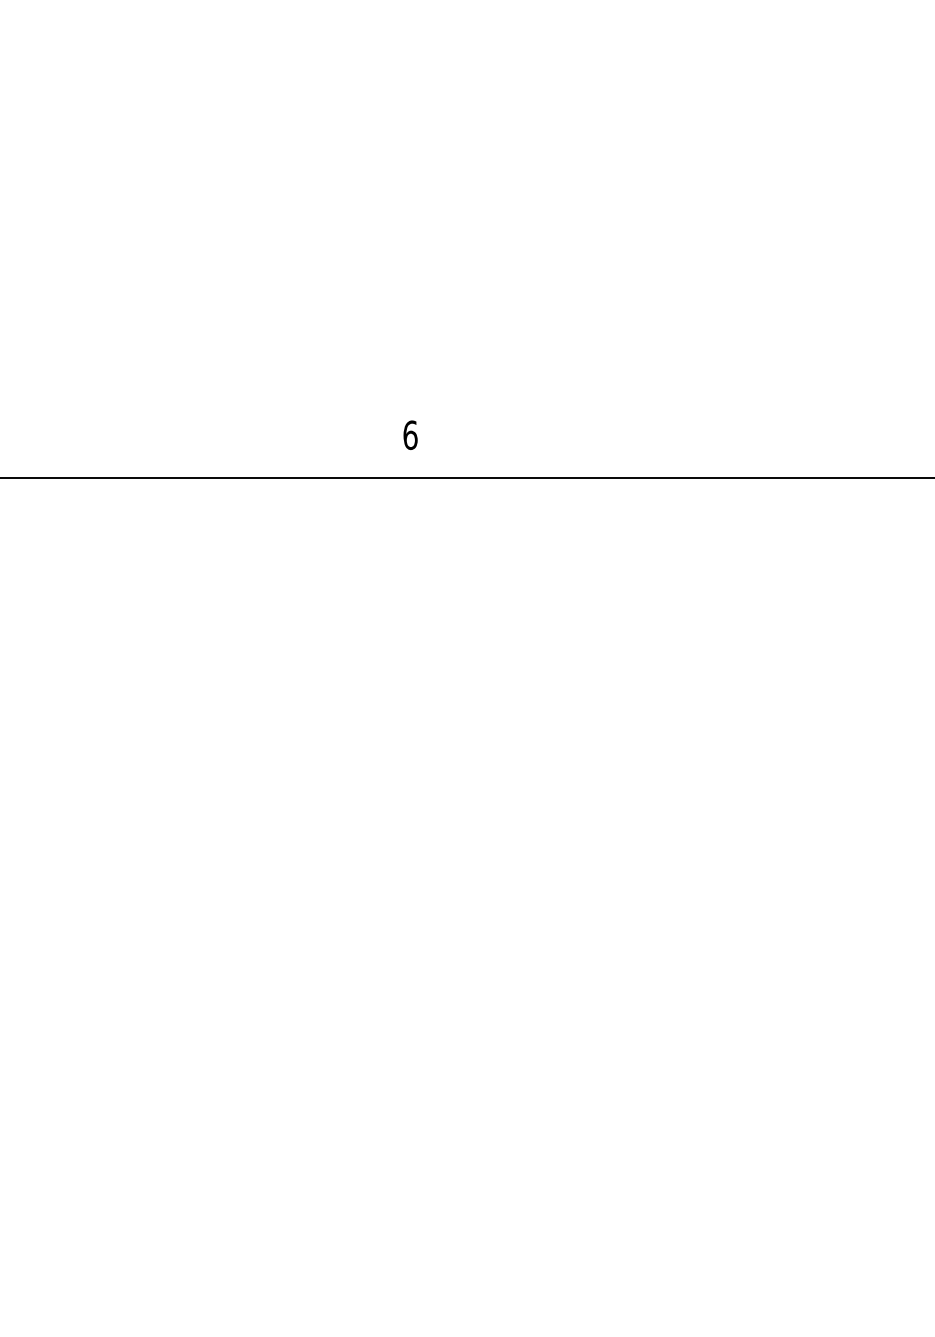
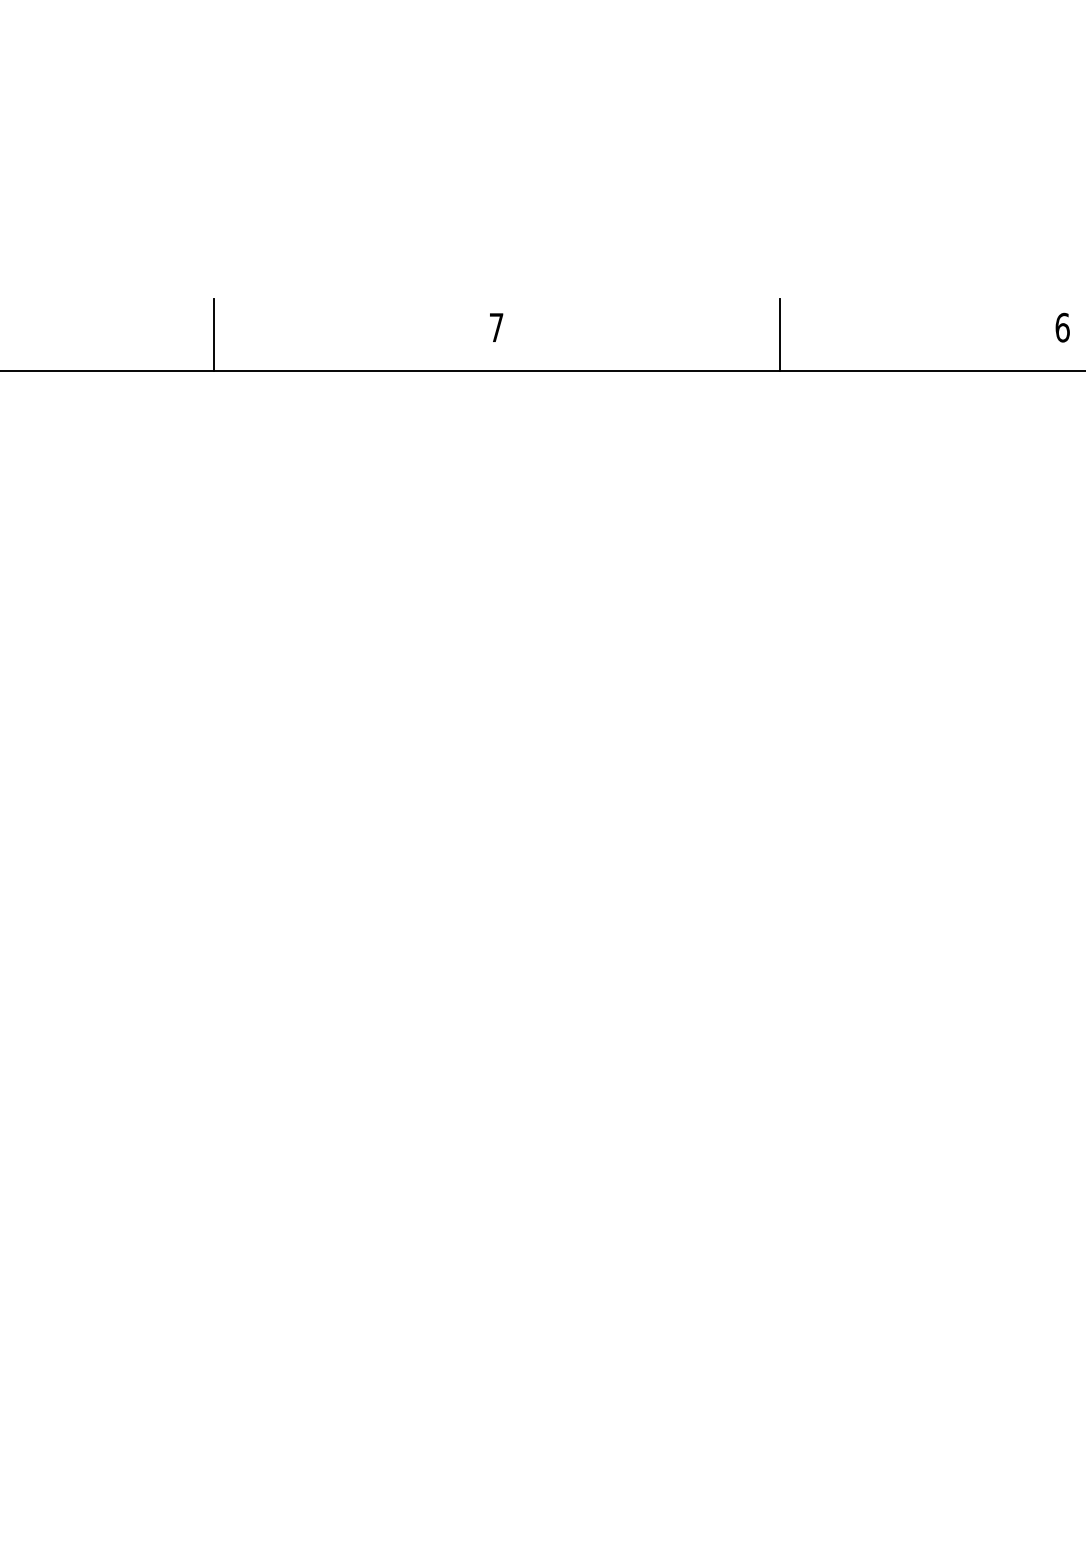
text: (410, 435) -> (496, 327), 6 -> 7
line: (128, 442) -> (213, 334), added
line: (692, 442) -> (779, 334), added

